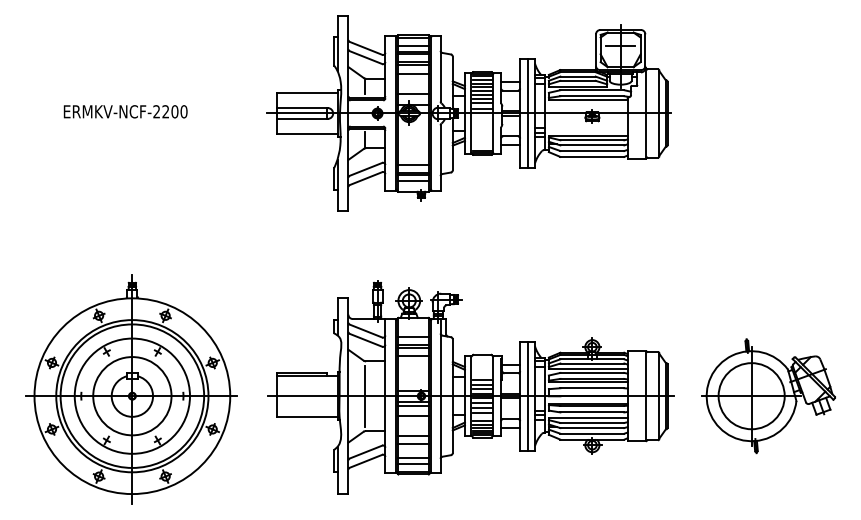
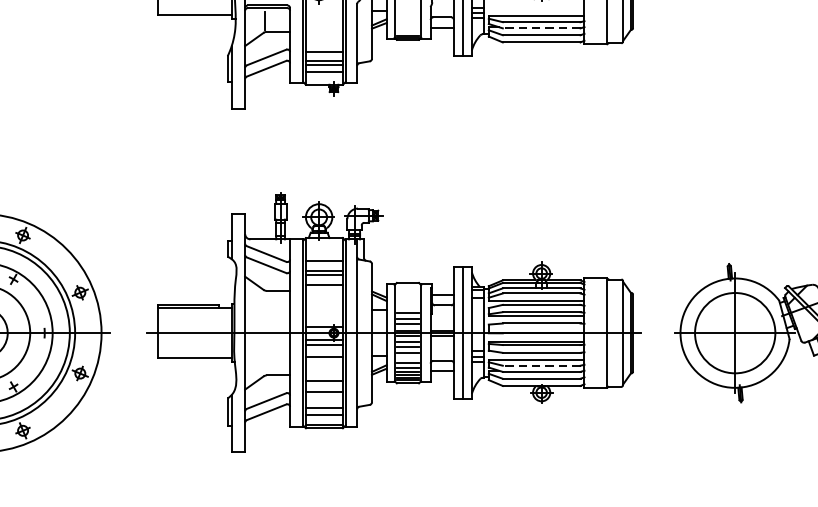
line: (592, 145) -> (541, 28), solid -> dashed
line: (364, 396) -> (264, 333), removed
line: (592, 422) -> (541, 365), solid -> dashed

